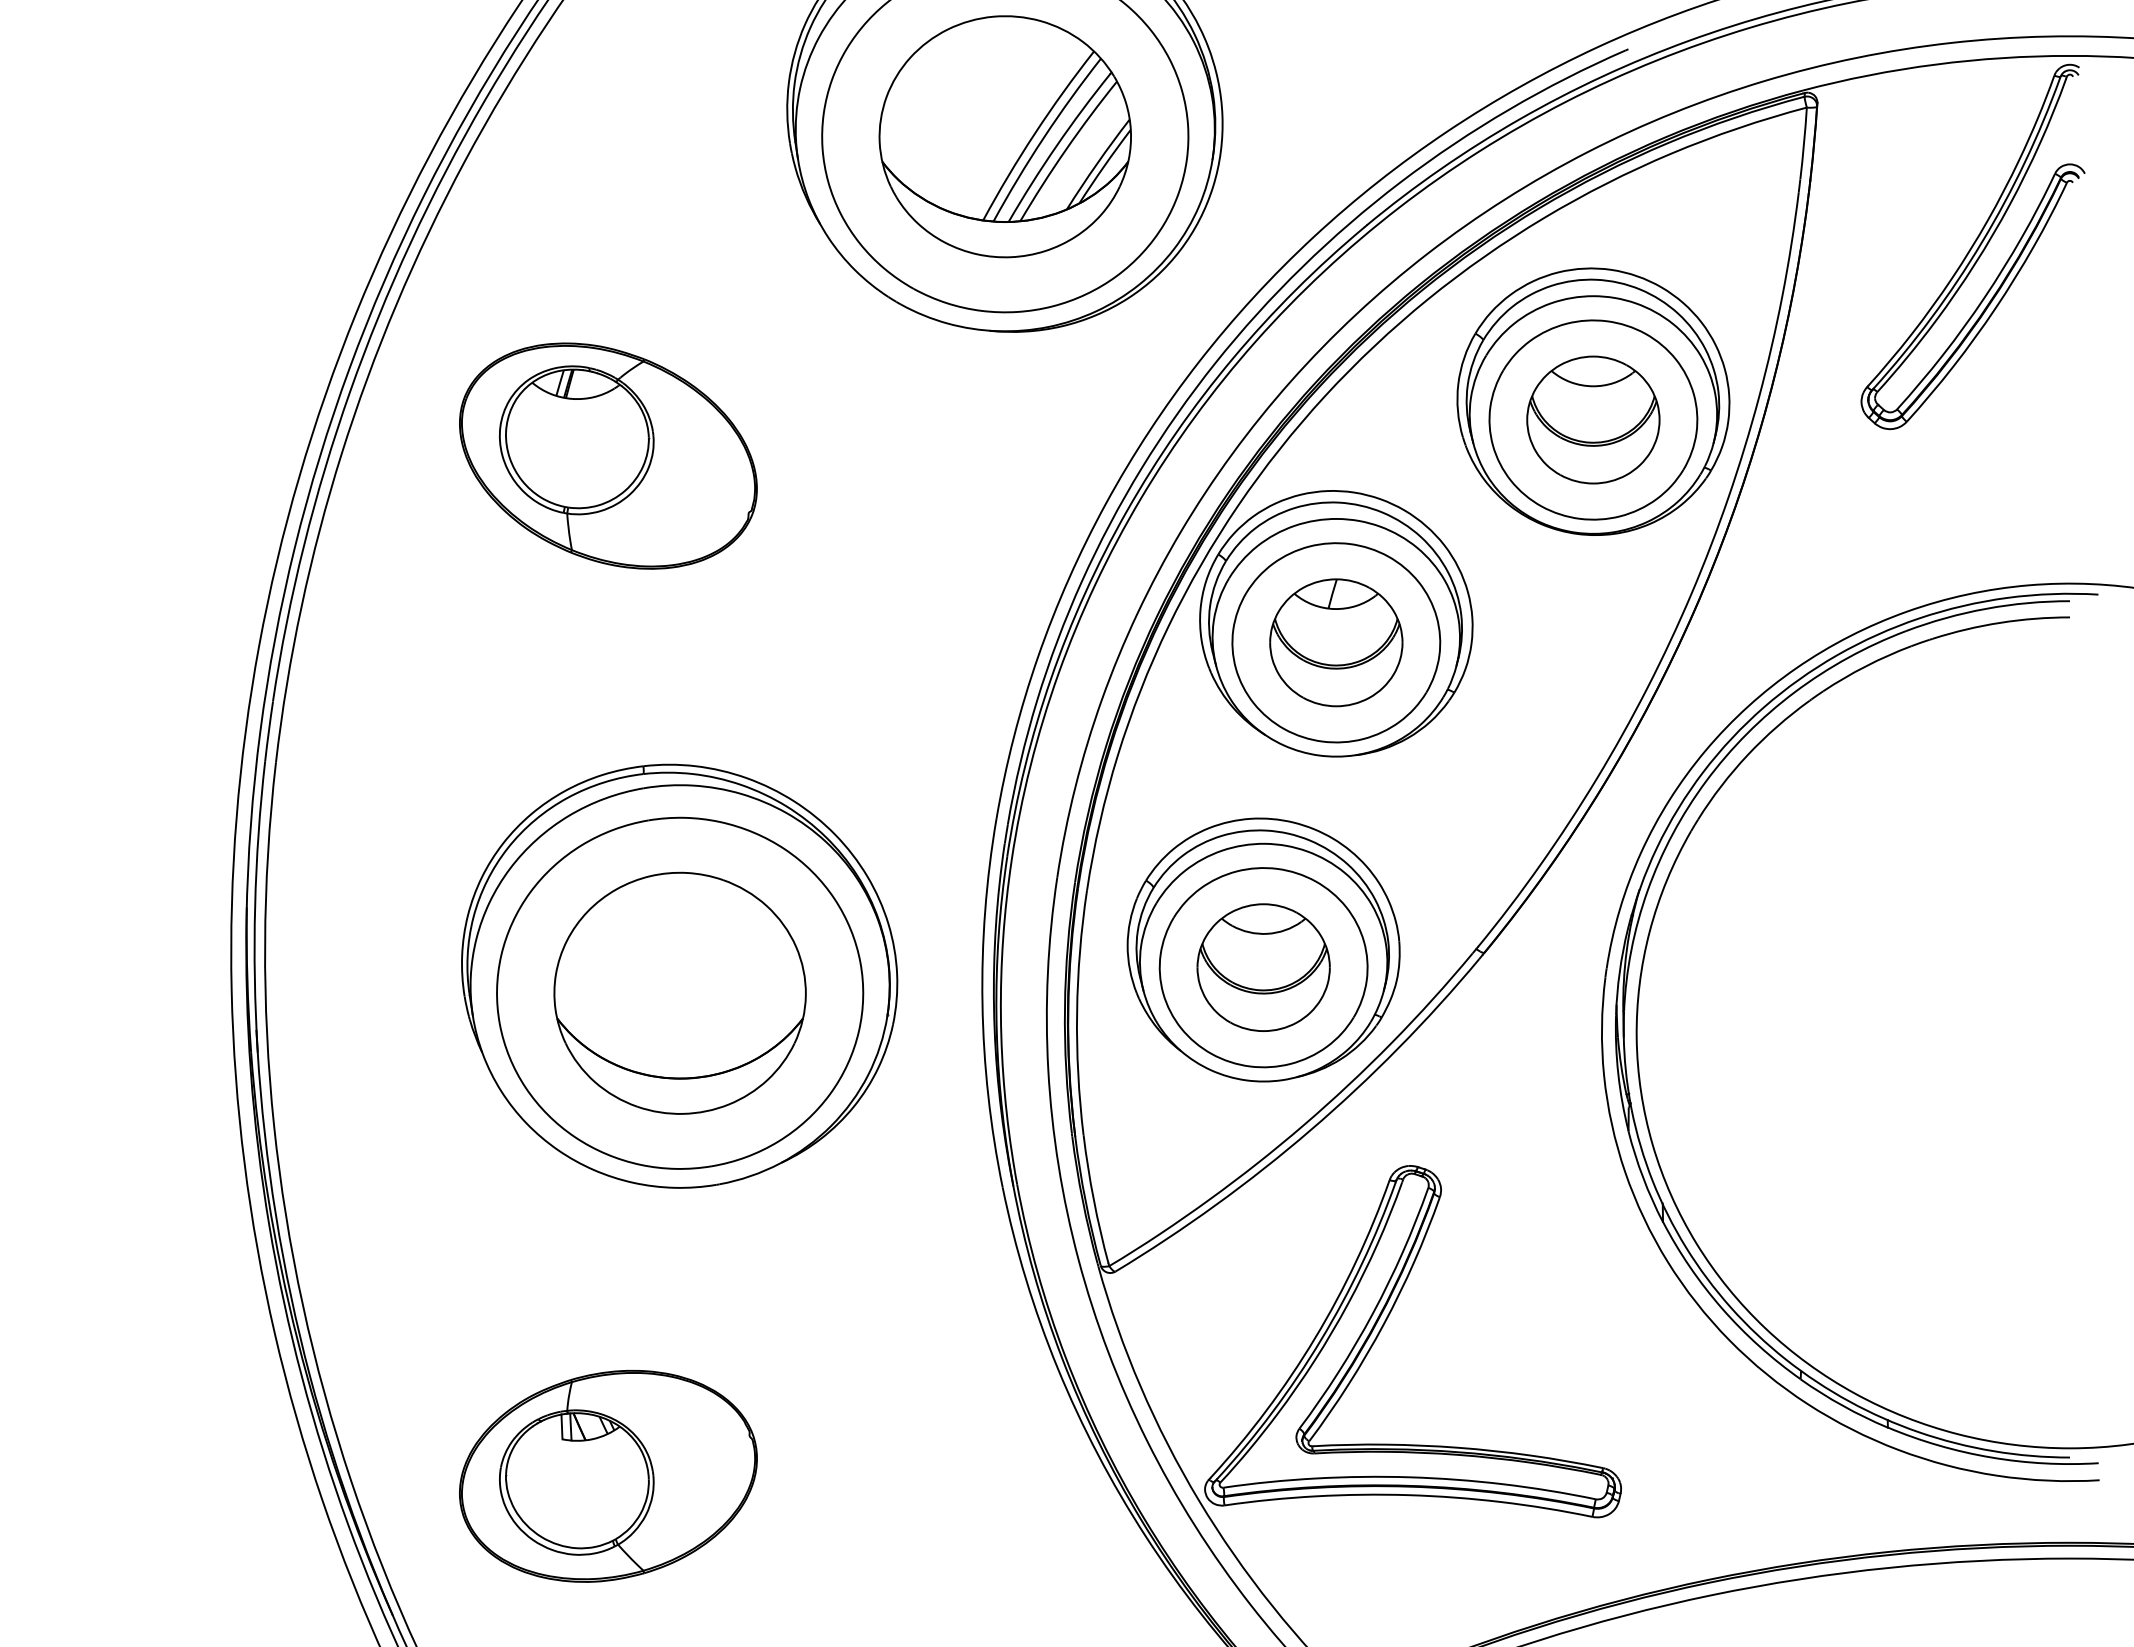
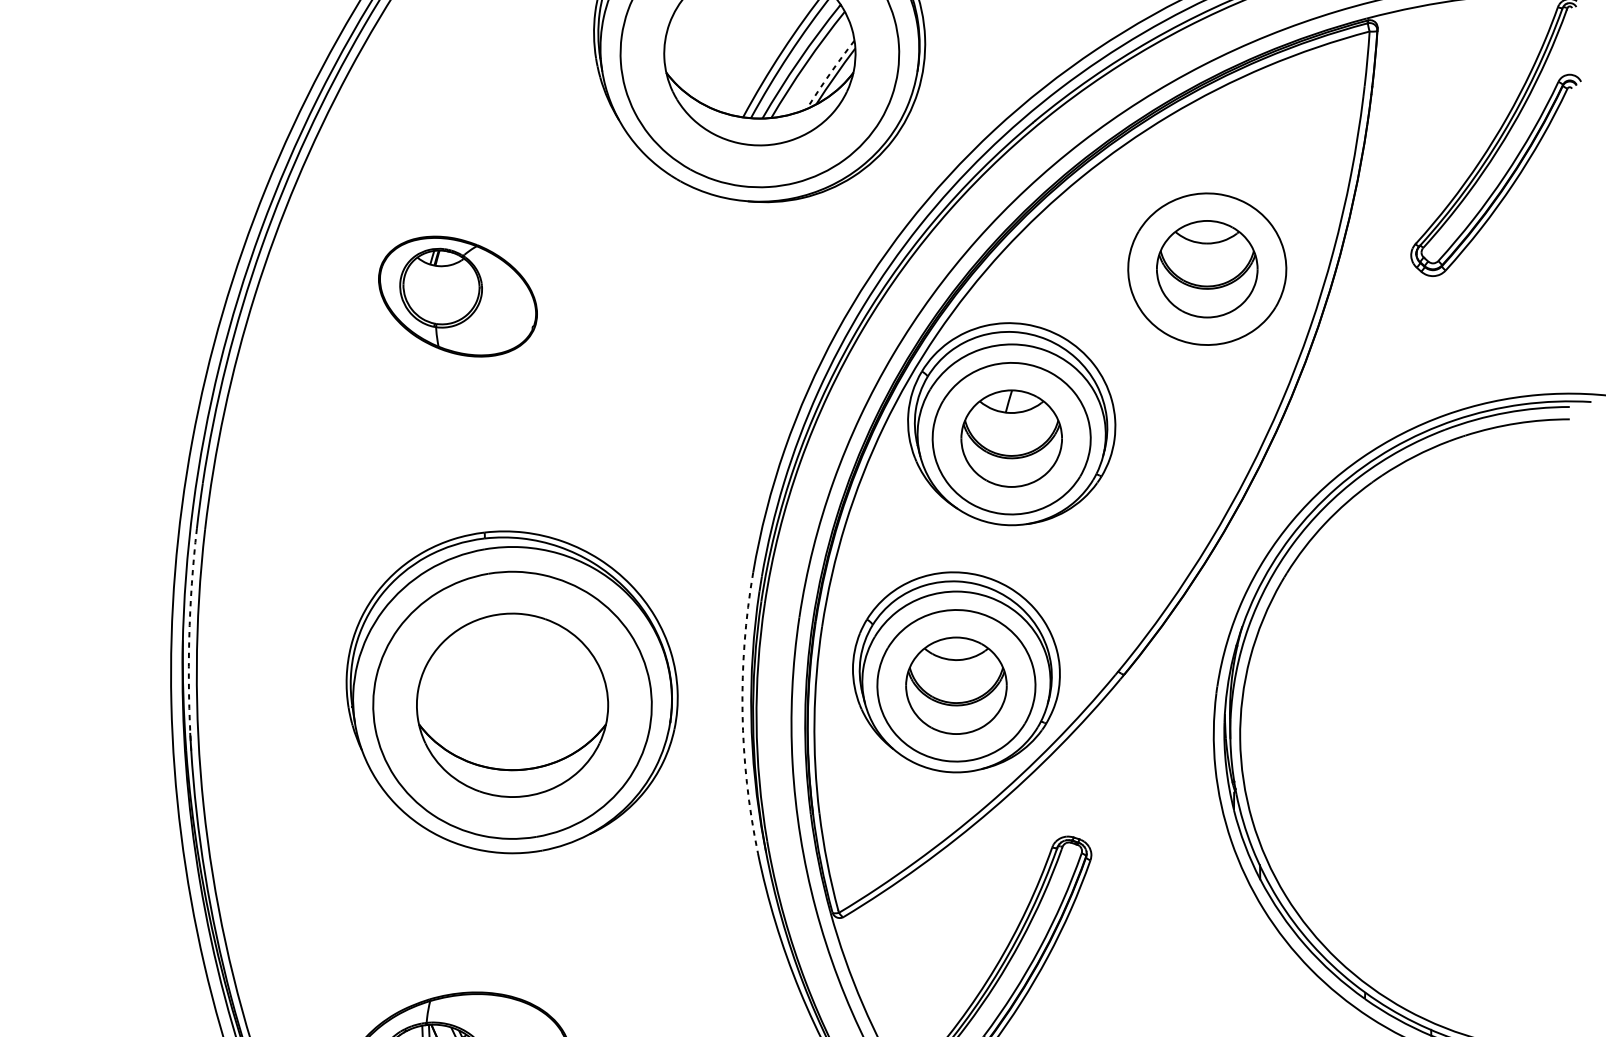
arc: (1097, 163) -> (830, 74), solid -> dashed
part: (1593, 401) -> (1207, 255), removed
part: (608, 455) -> (458, 296), size x0.7
arc: (255, 906) -> (189, 639), solid -> dashed
arc: (982, 1003) -> (742, 713), solid -> dashed

